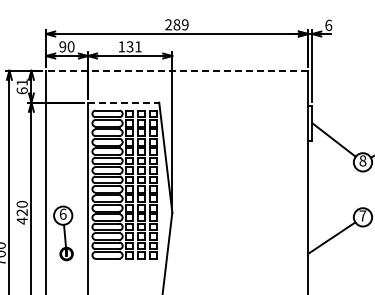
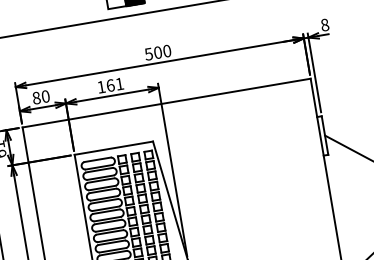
text: (176, 24) -> (157, 52), 289 -> 500
text: (328, 24) -> (324, 24), 6 -> 8
text: (62, 46) -> (36, 97), 90 -> 80
text: (129, 46) -> (109, 85), 131 -> 161
line: (177, 70) -> (167, 102), dashed -> solid
line: (123, 102) -> (113, 148), dashed -> solid

